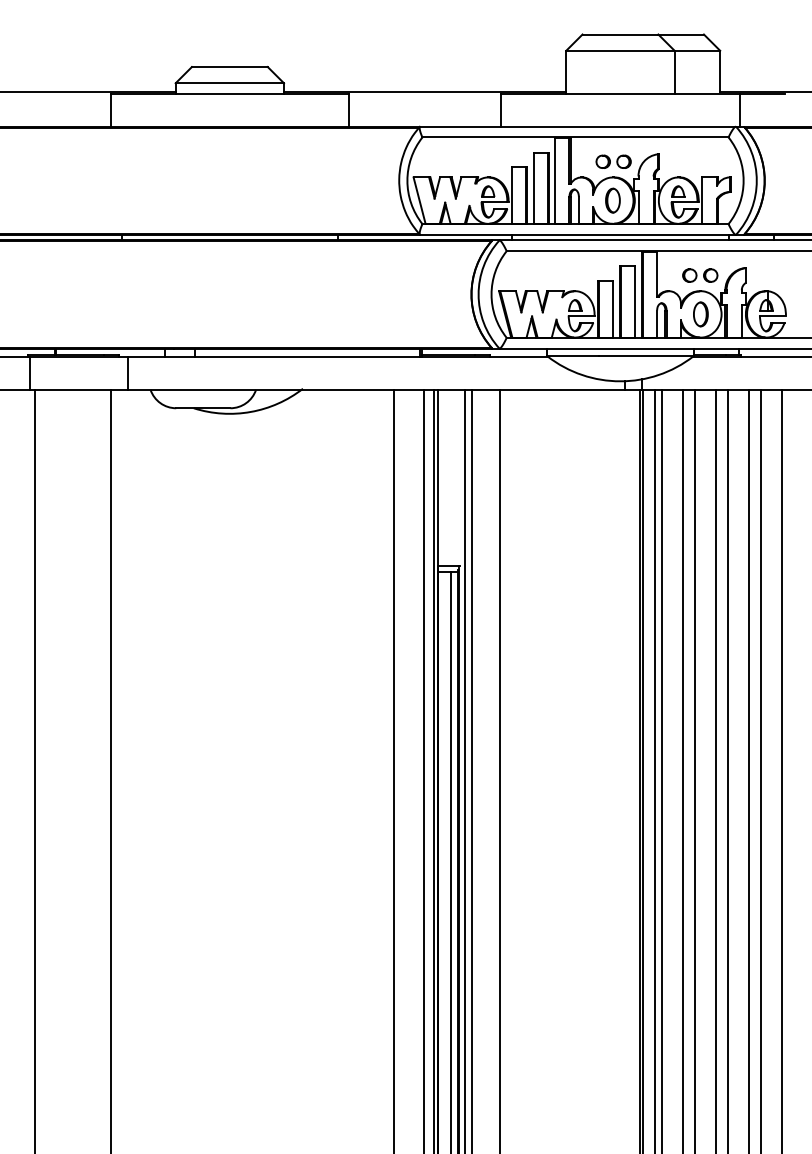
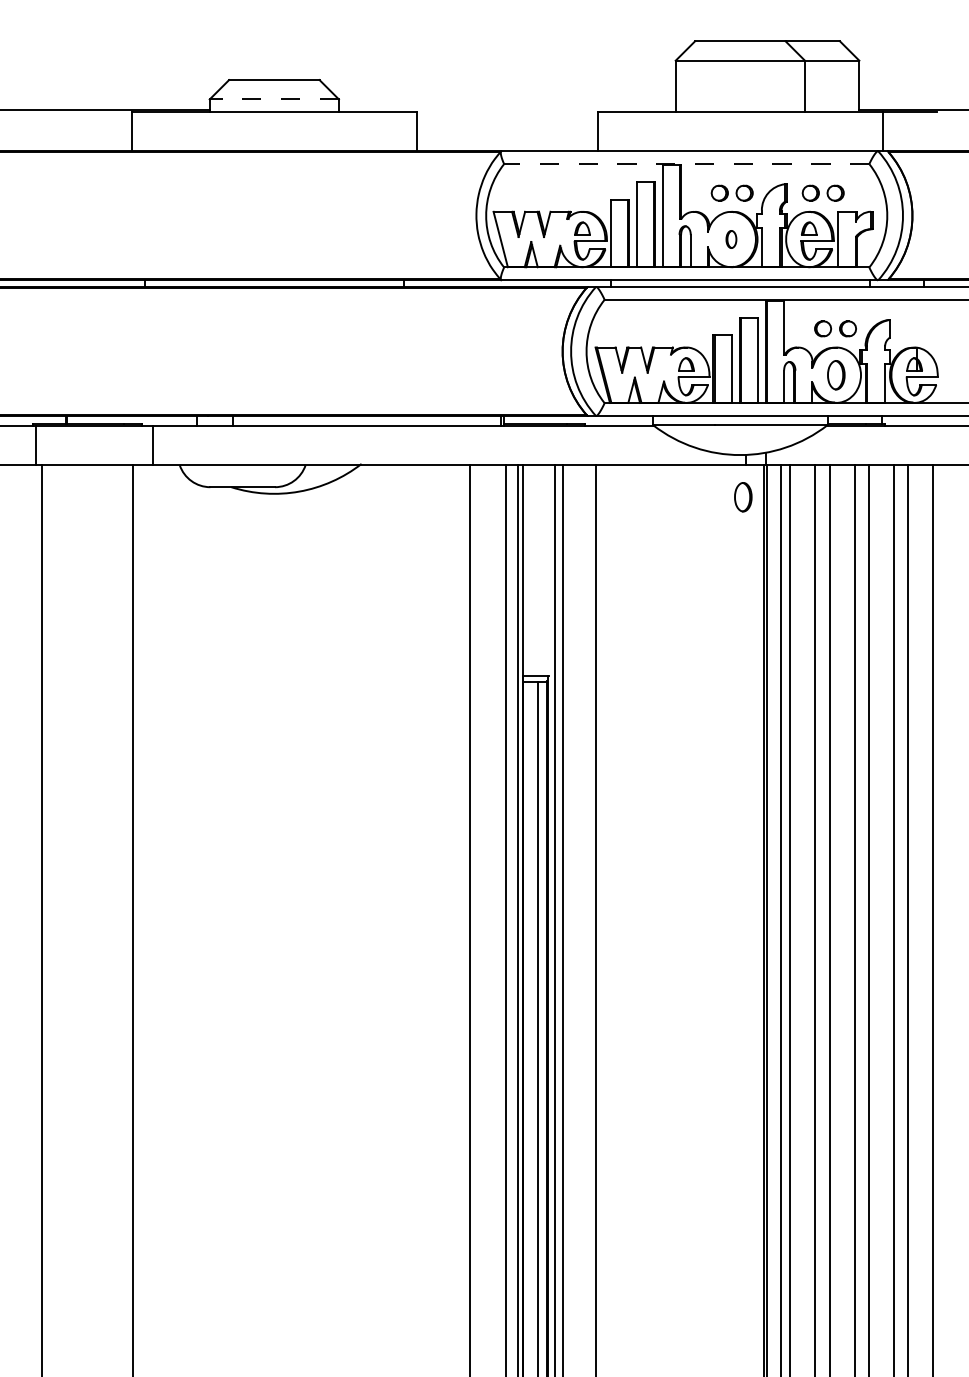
line: (229, 83) -> (274, 99), solid -> dashed
line: (424, 91) -> (506, 109), removed
line: (575, 137) -> (686, 164), solid -> dashed
part: (689, 161) -> (822, 192), added
part: (613, 200) -> (731, 239), size x0.6
part: (623, 416) -> (743, 497), added

